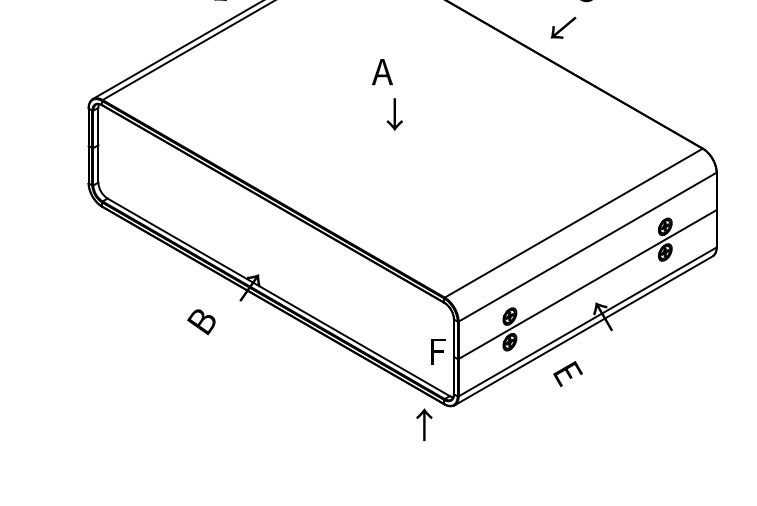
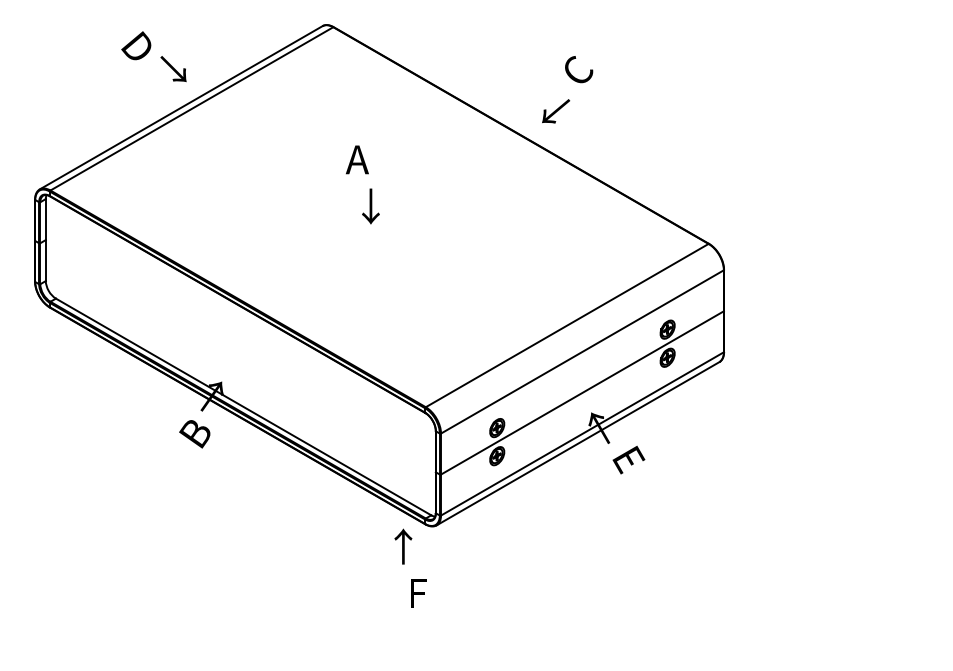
text: (201, 322) -> (194, 434), moved
text: (438, 351) -> (418, 593), moved
text: (567, 373) -> (628, 459), moved

